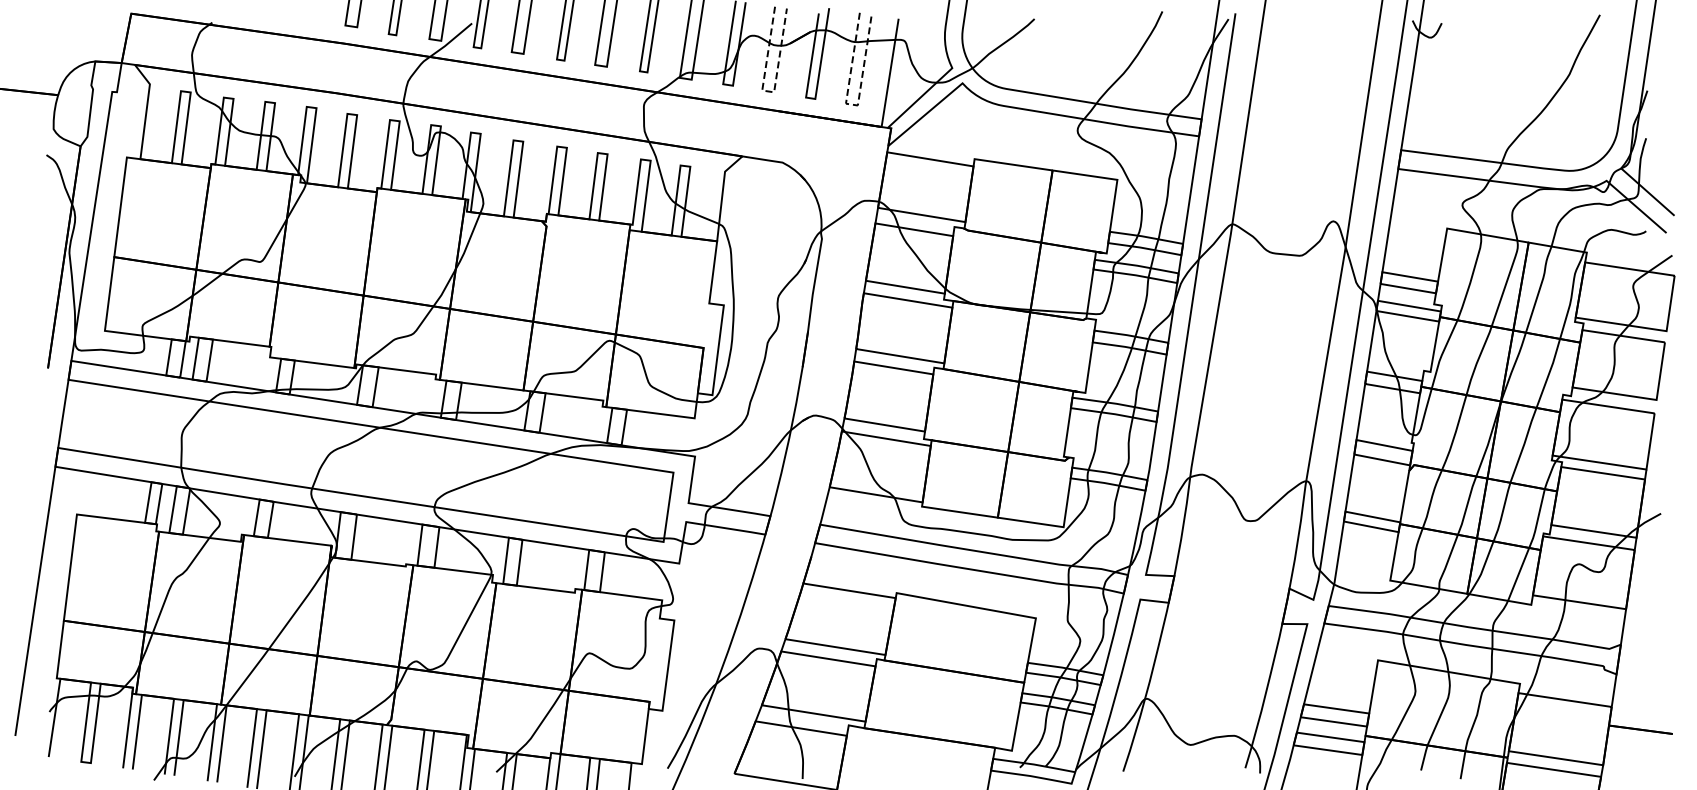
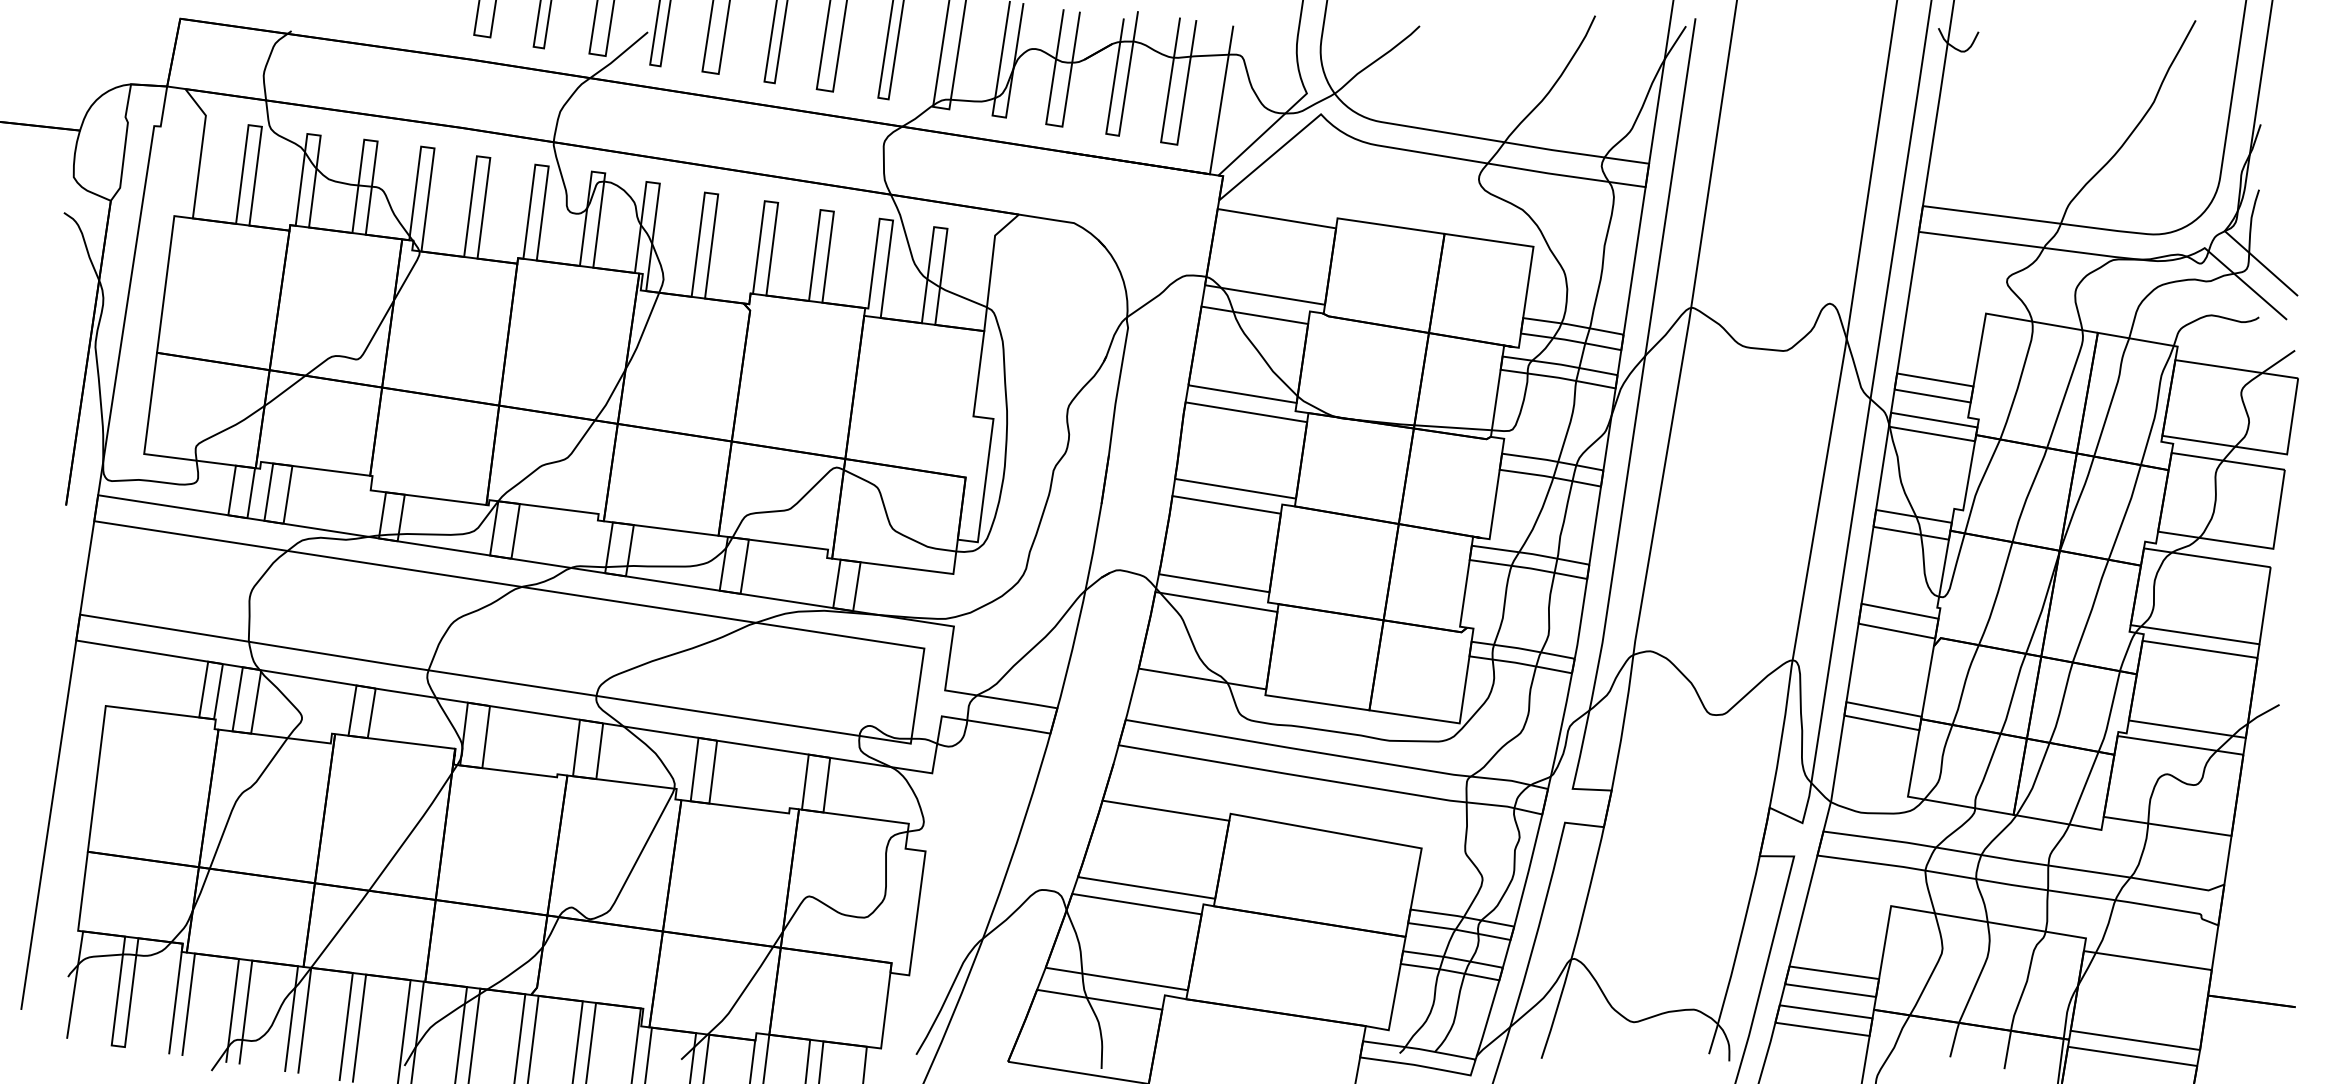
line: (768, 91) -> (1054, 125), dashed -> solid
line: (852, 104) -> (1169, 143), dashed -> solid

